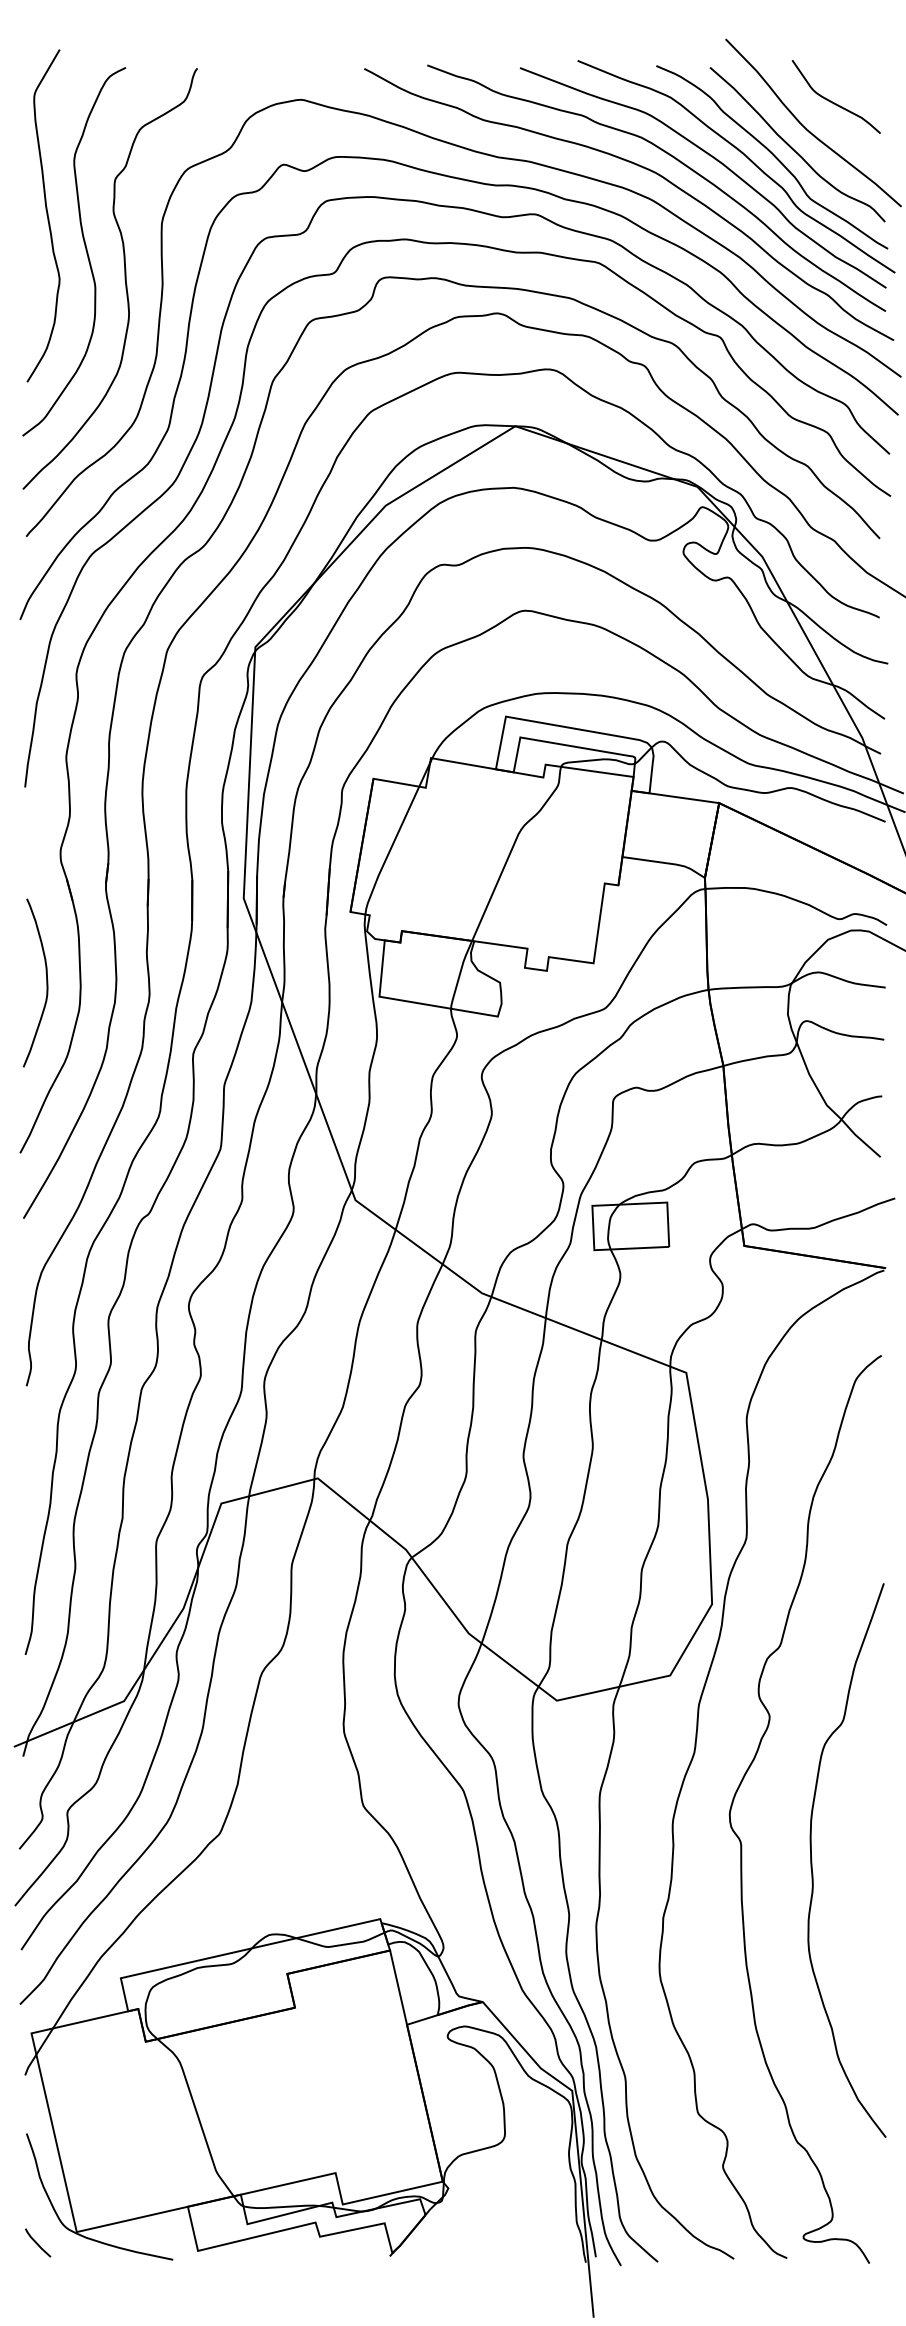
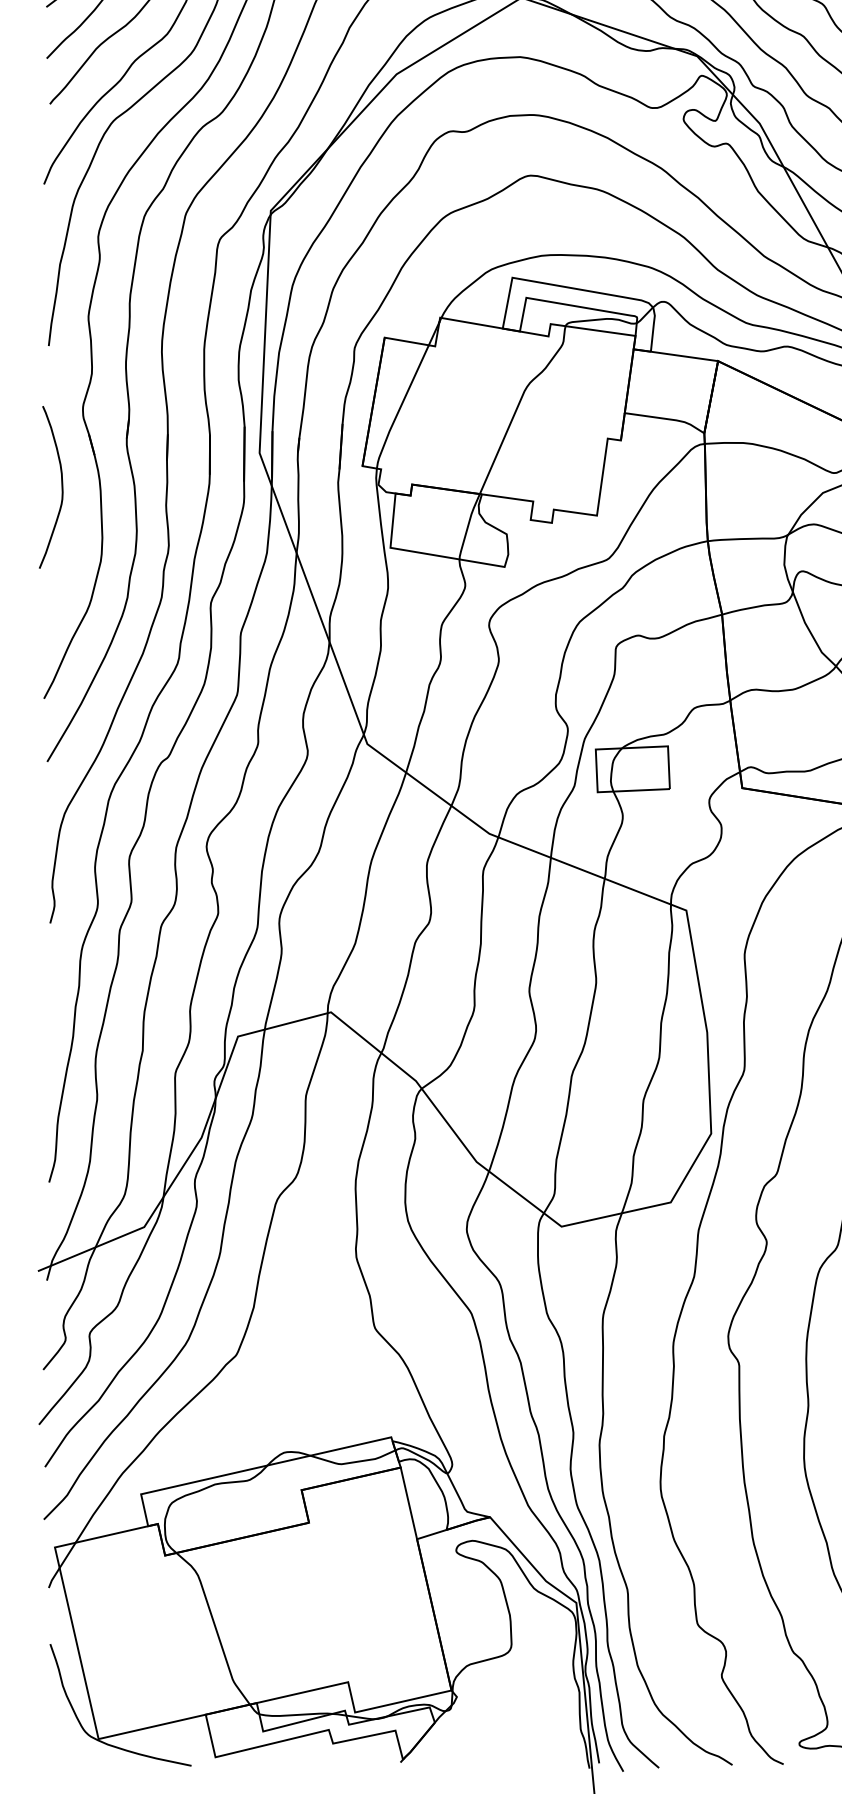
curve: (46, 982) -> (61, 486), moved
line: (37, 2242) -> (60, 1749), removed

